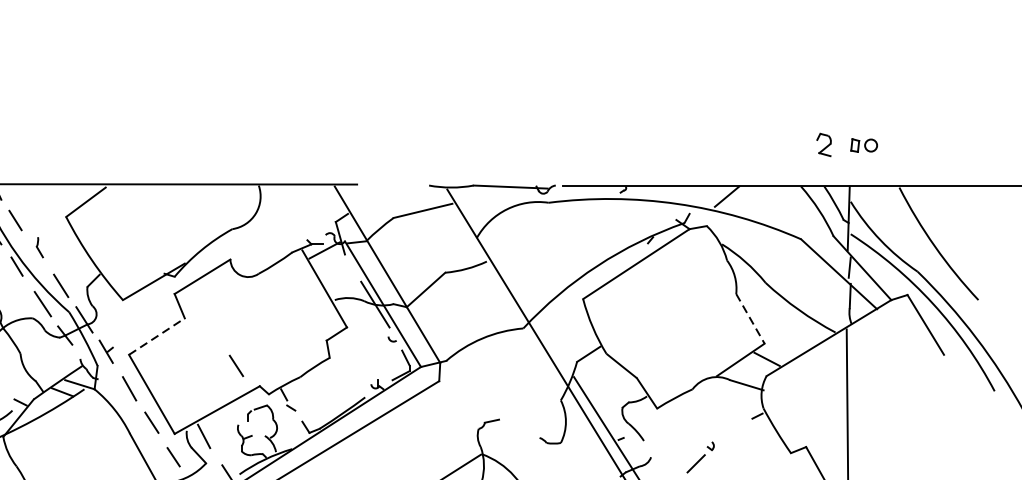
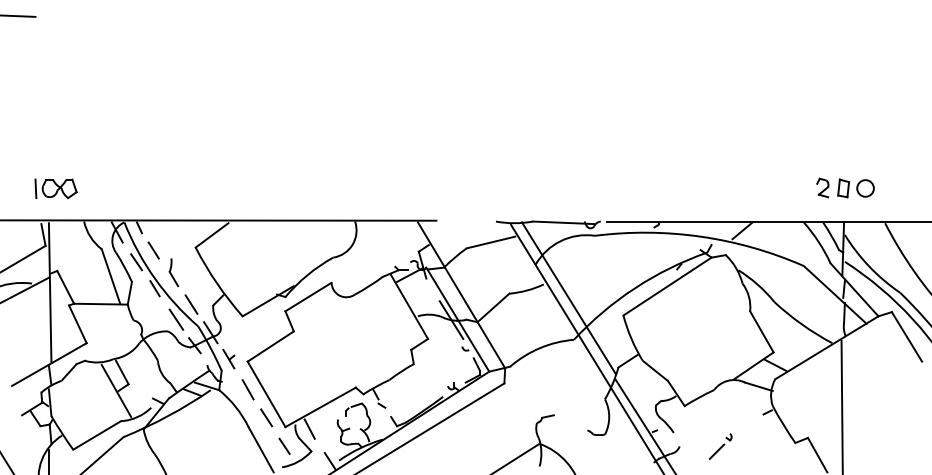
part: (863, 145) -> (855, 188), size x1.67
part: (39, 247) -> (173, 272), size x1.67
line: (516, 278) -> (568, 298), added
line: (749, 318) -> (761, 331), dashed -> solid
line: (156, 336) -> (270, 346), dashed -> solid
line: (236, 365) -> (336, 370), removed

